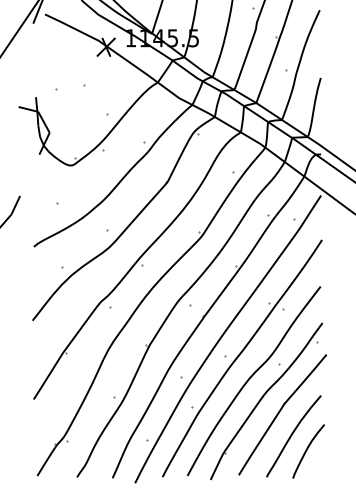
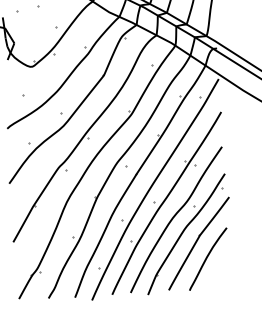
curve: (307, 450) -> (218, 269), removed

